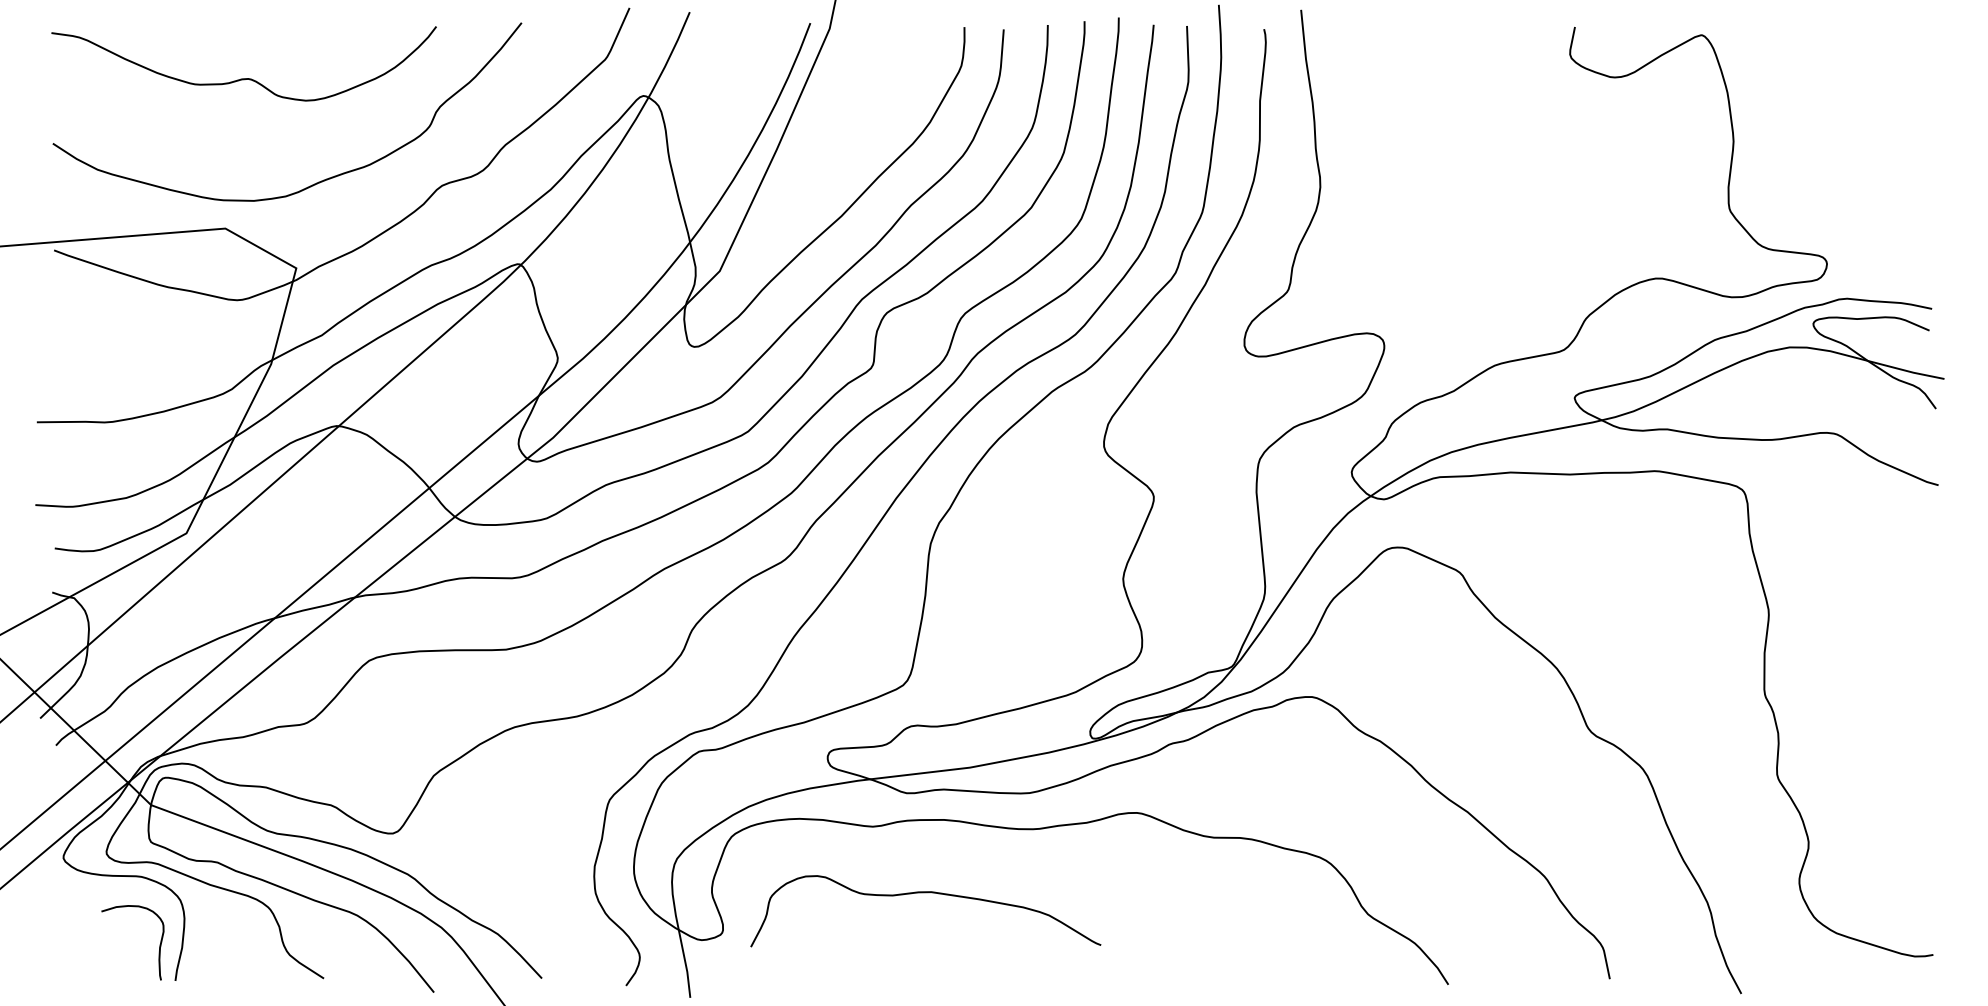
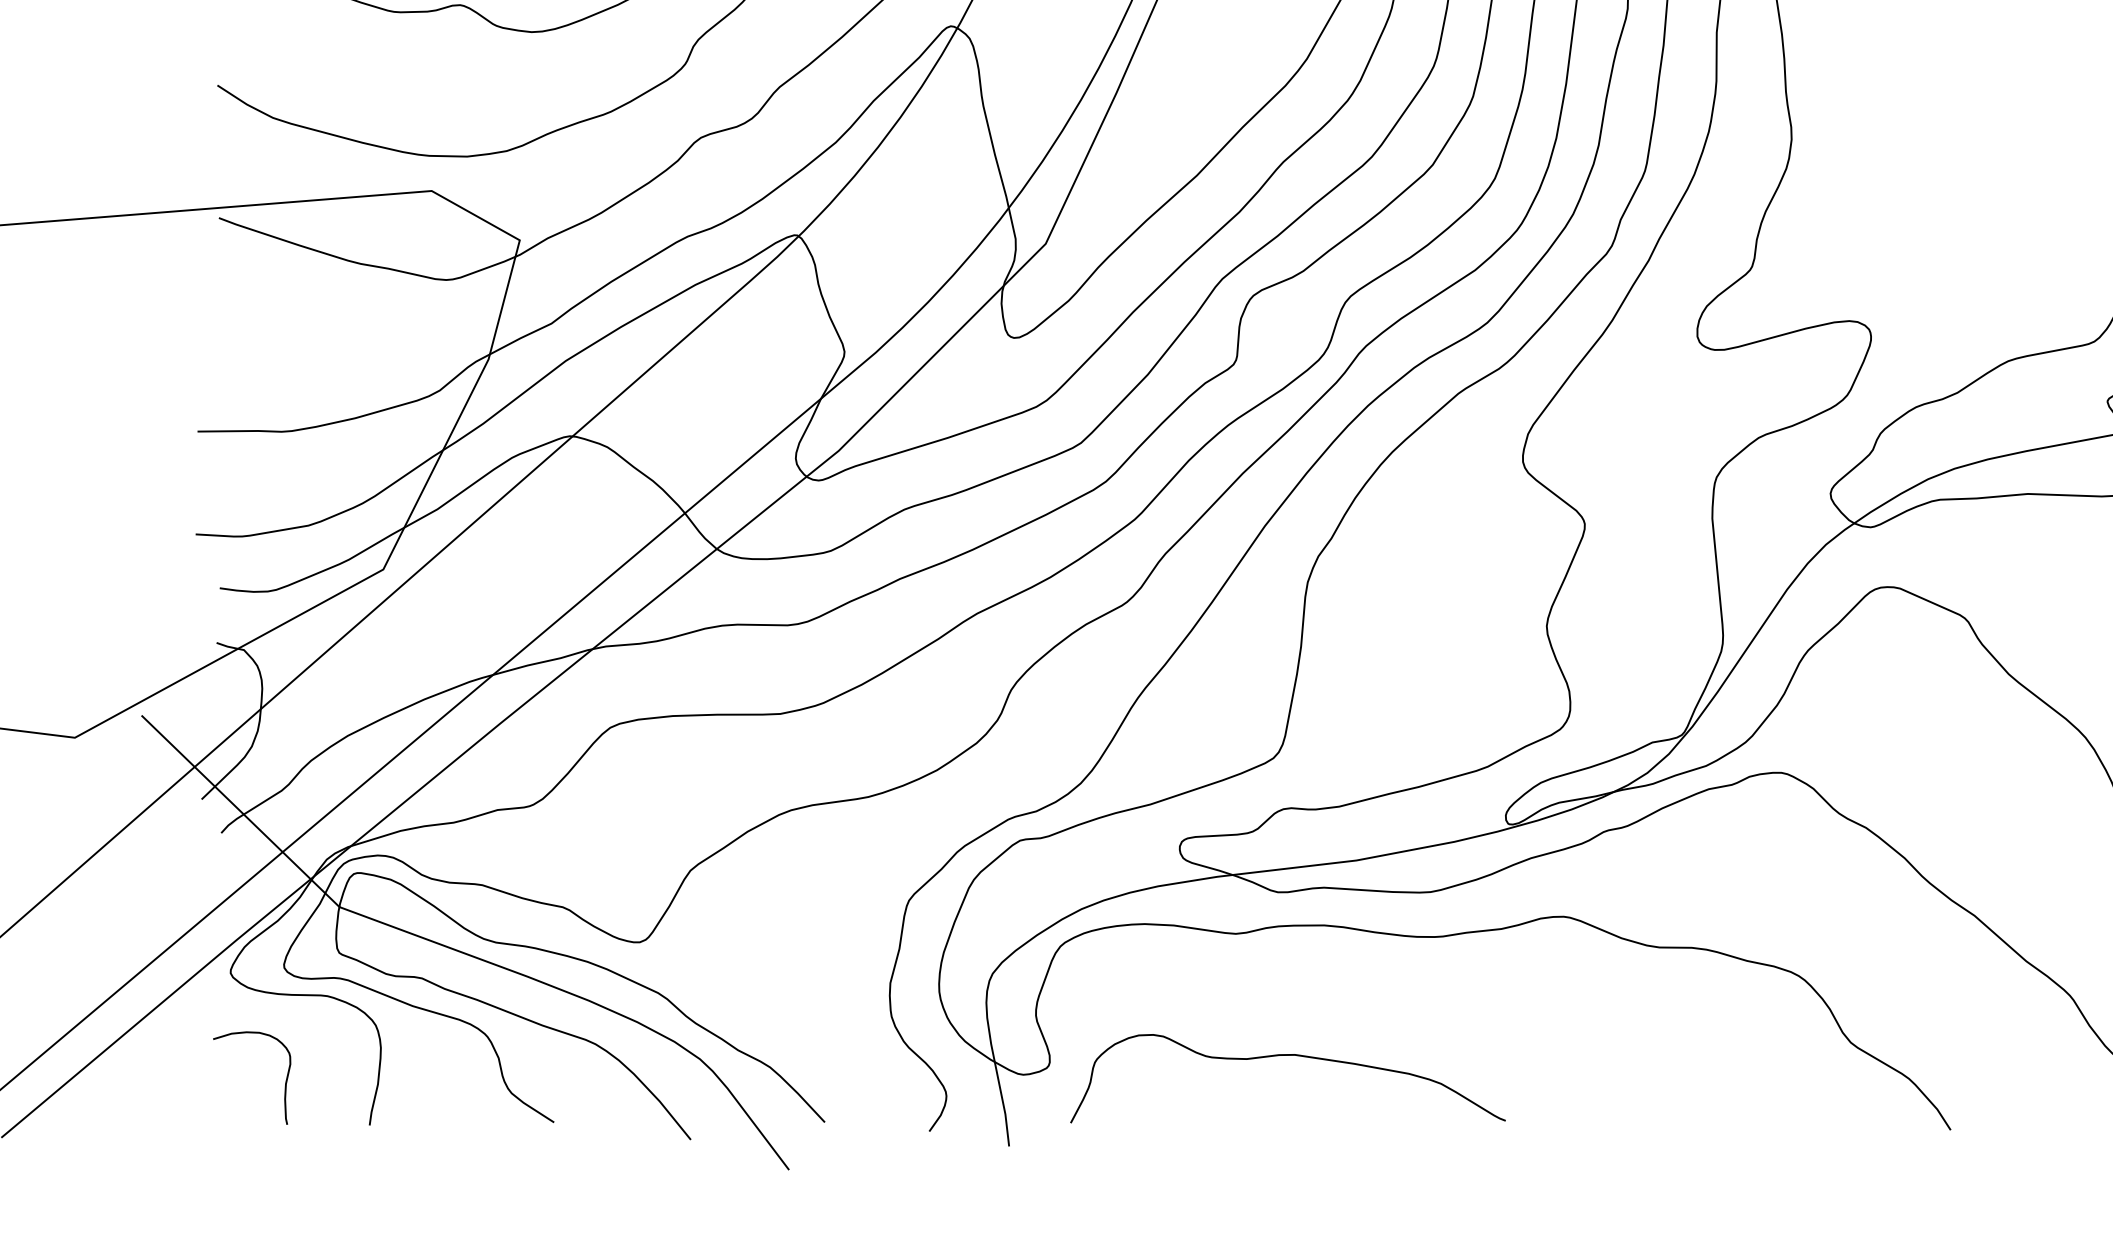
curve: (925, 893) -> (1287, 1056), moved
curve: (159, 944) -> (285, 1080), moved

